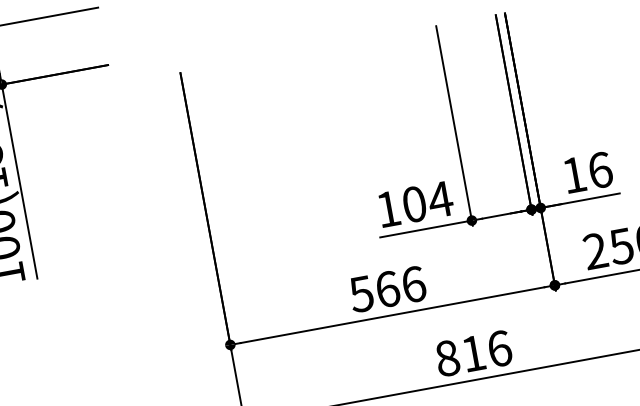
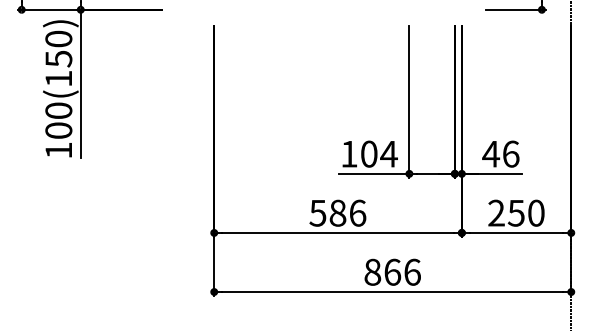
text: (574, 175) -> (491, 154), 16 -> 46
text: (386, 288) -> (337, 212), 566 -> 586
text: (473, 352) -> (392, 271), 816 -> 866

